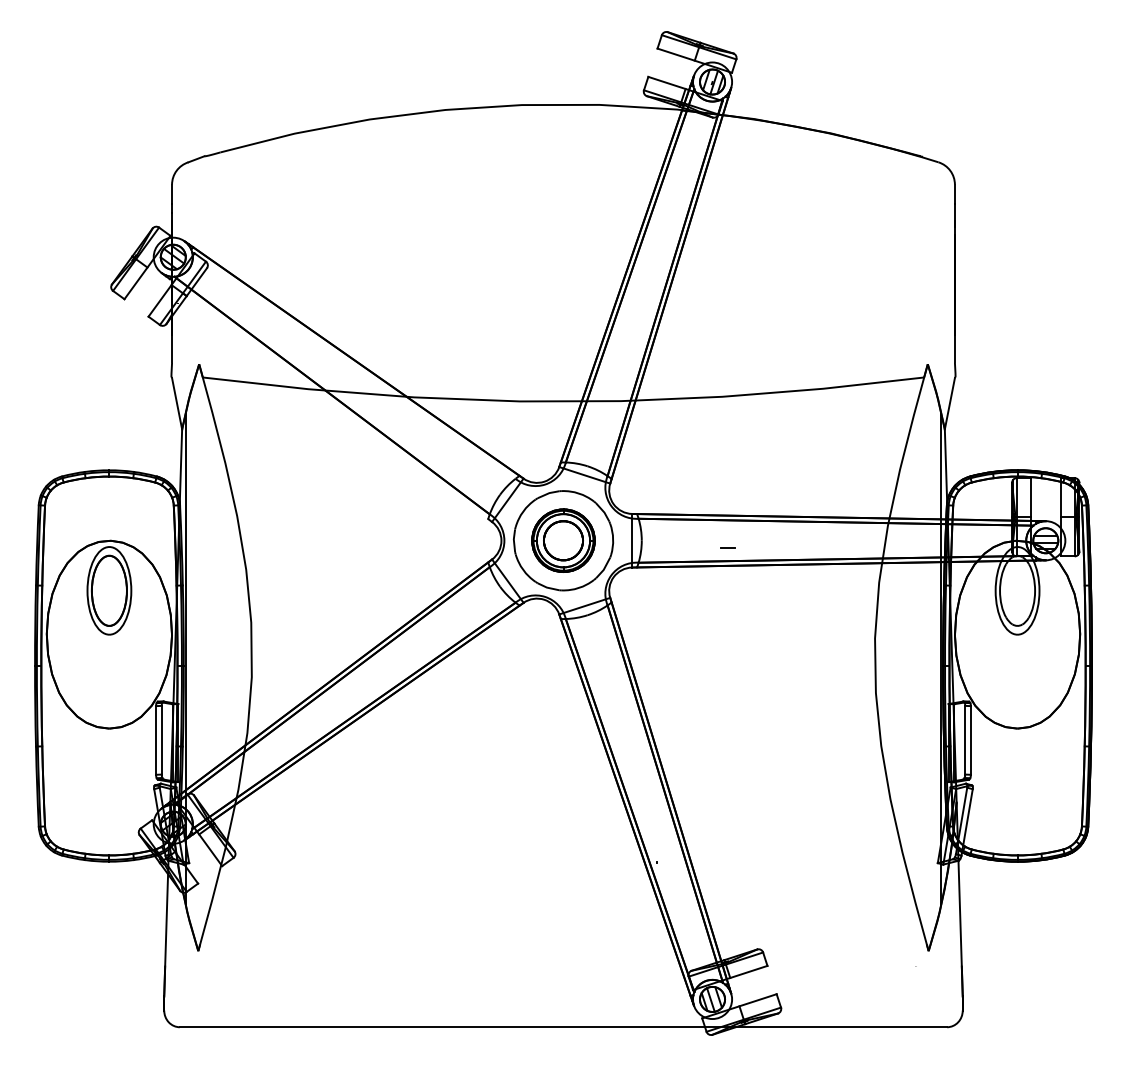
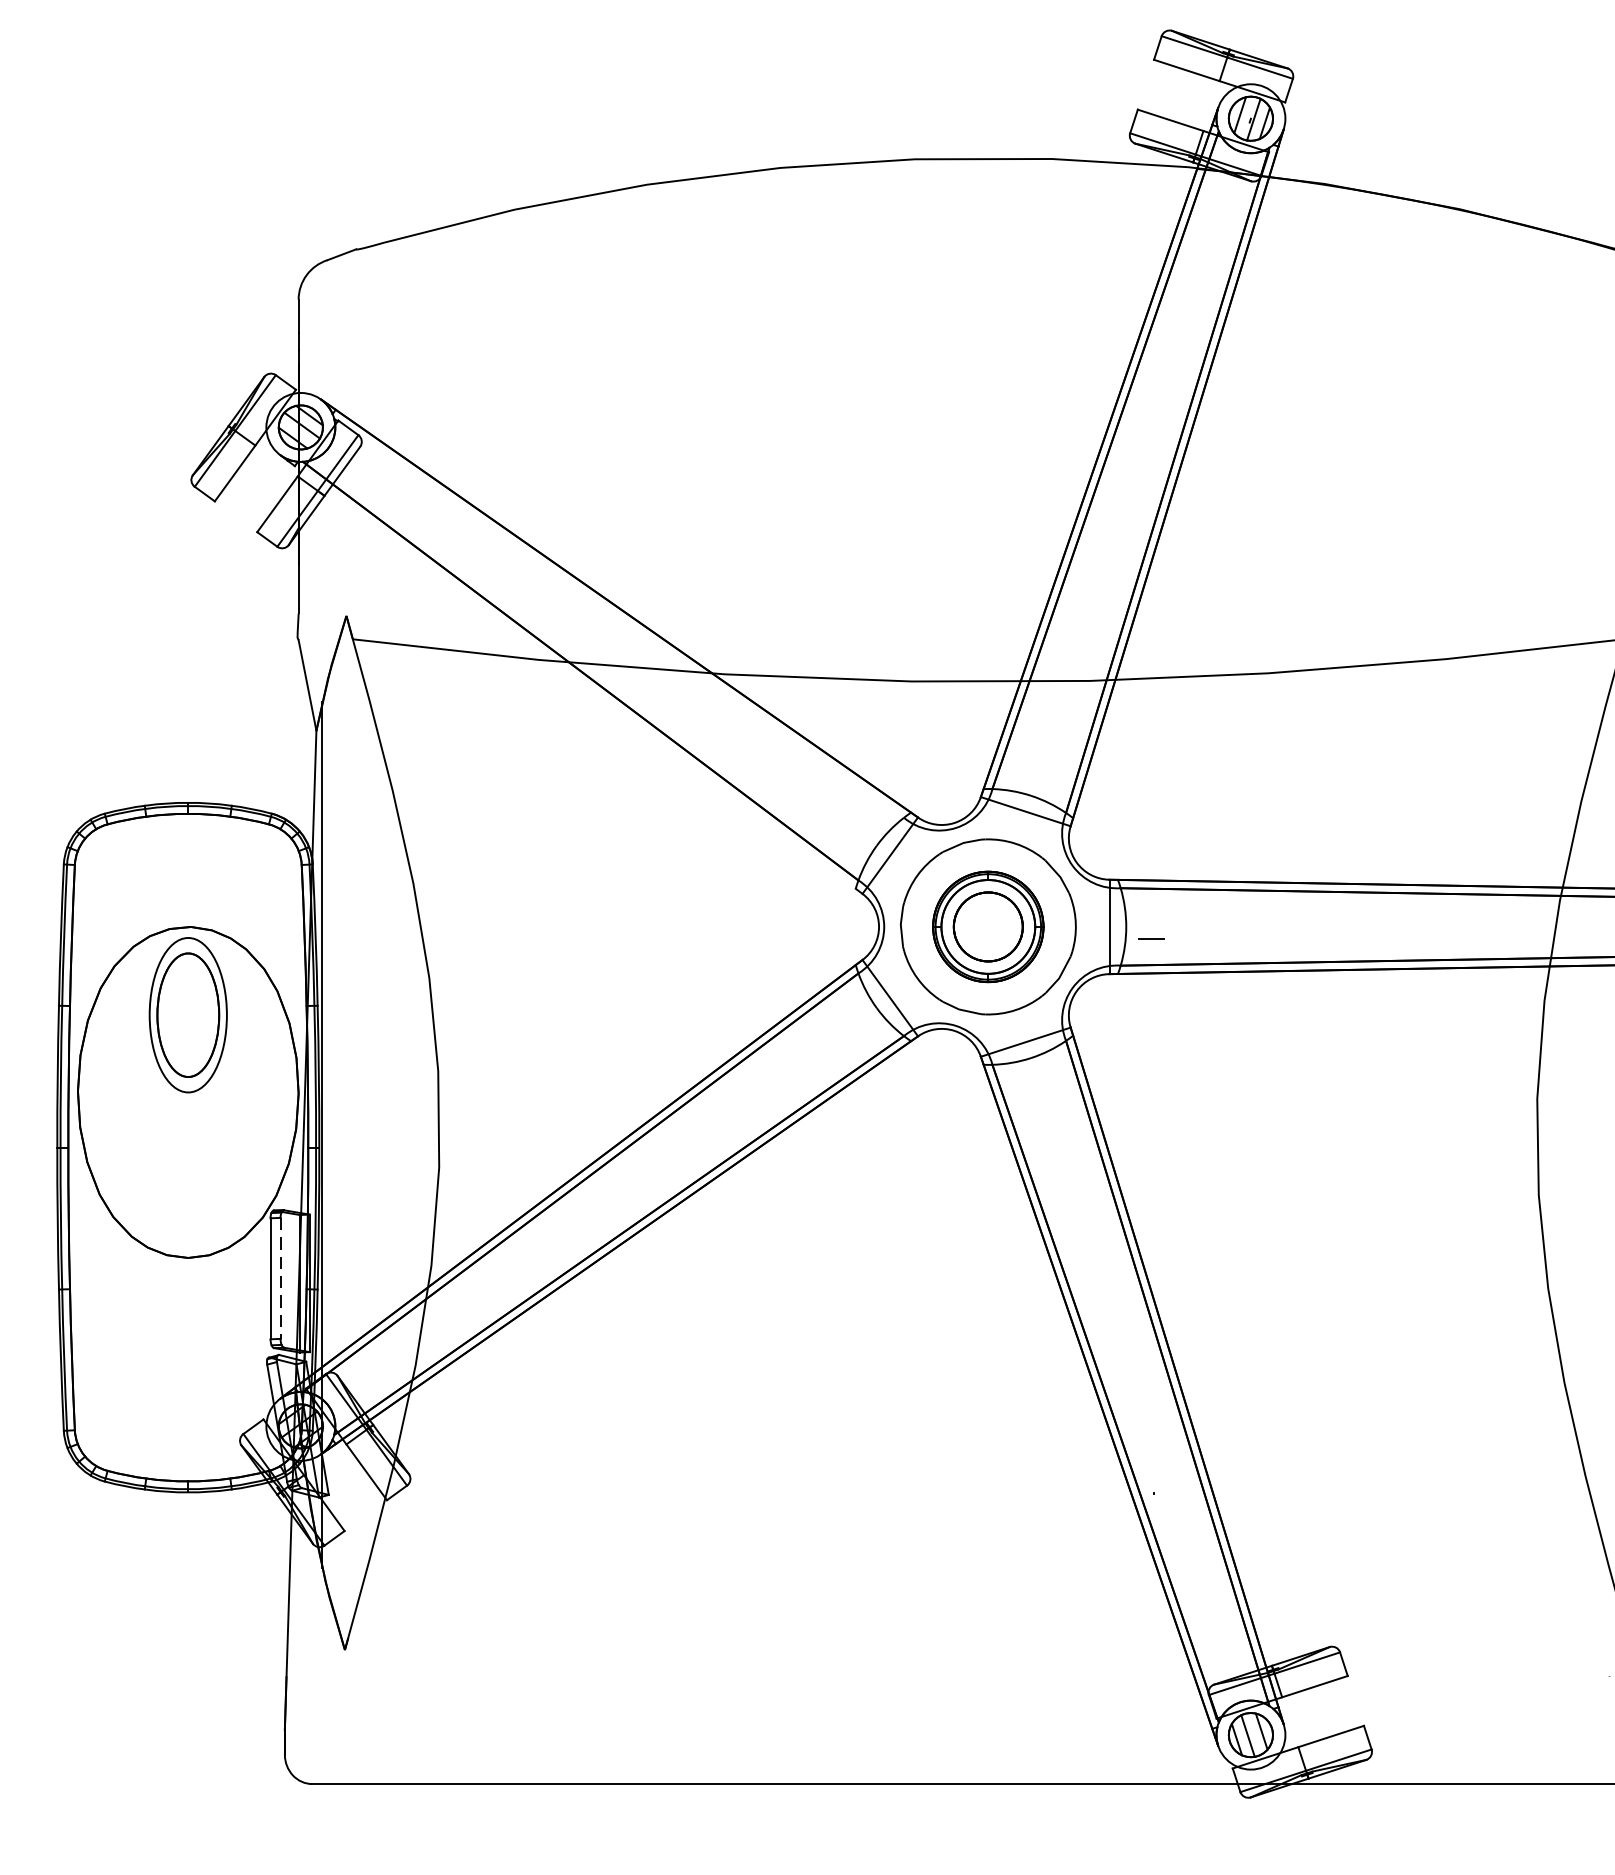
line: (727, 547) -> (1150, 938), moved
line: (161, 740) -> (280, 1278), solid -> dashed

